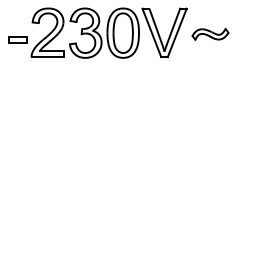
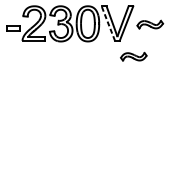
line: (151, 32) -> (108, 23), solid -> dashed
part: (187, 79) -> (133, 56), added

